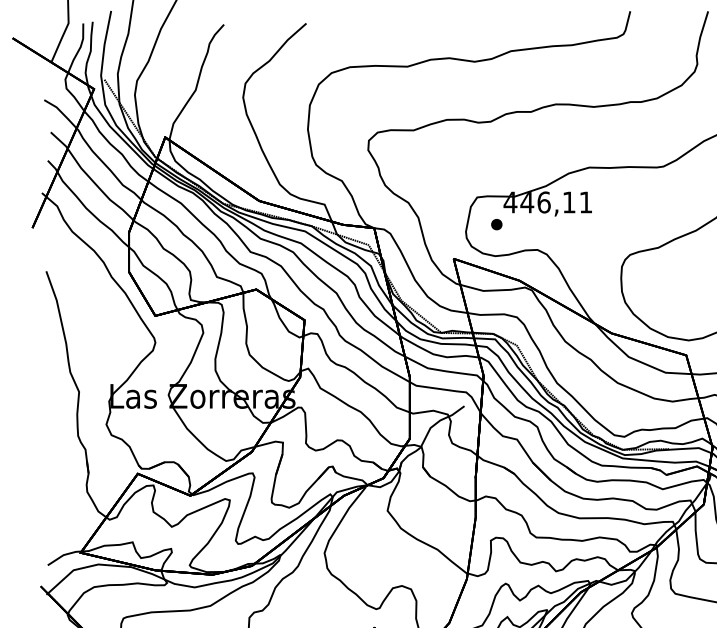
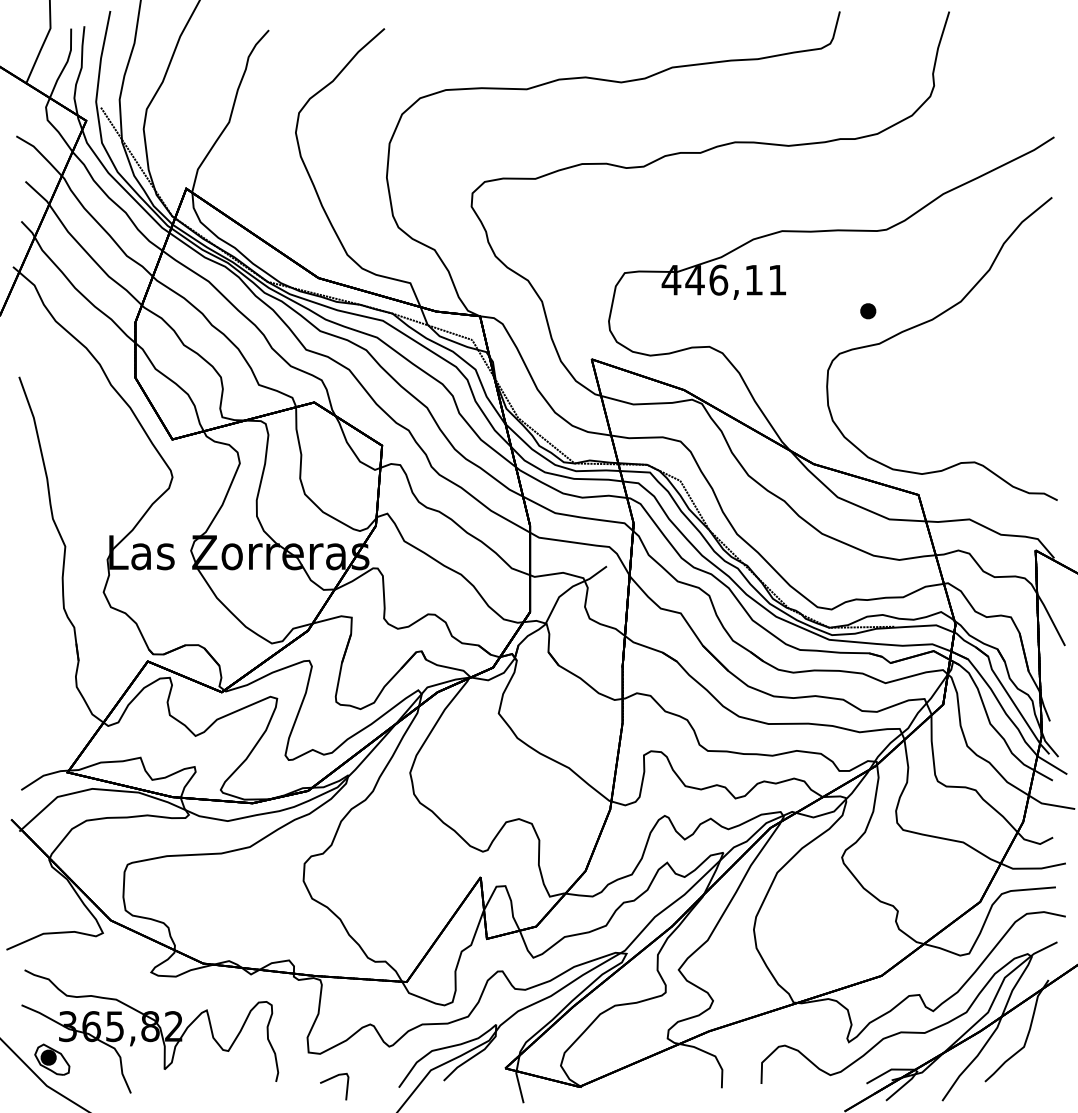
part: (496, 224) -> (868, 311), moved

